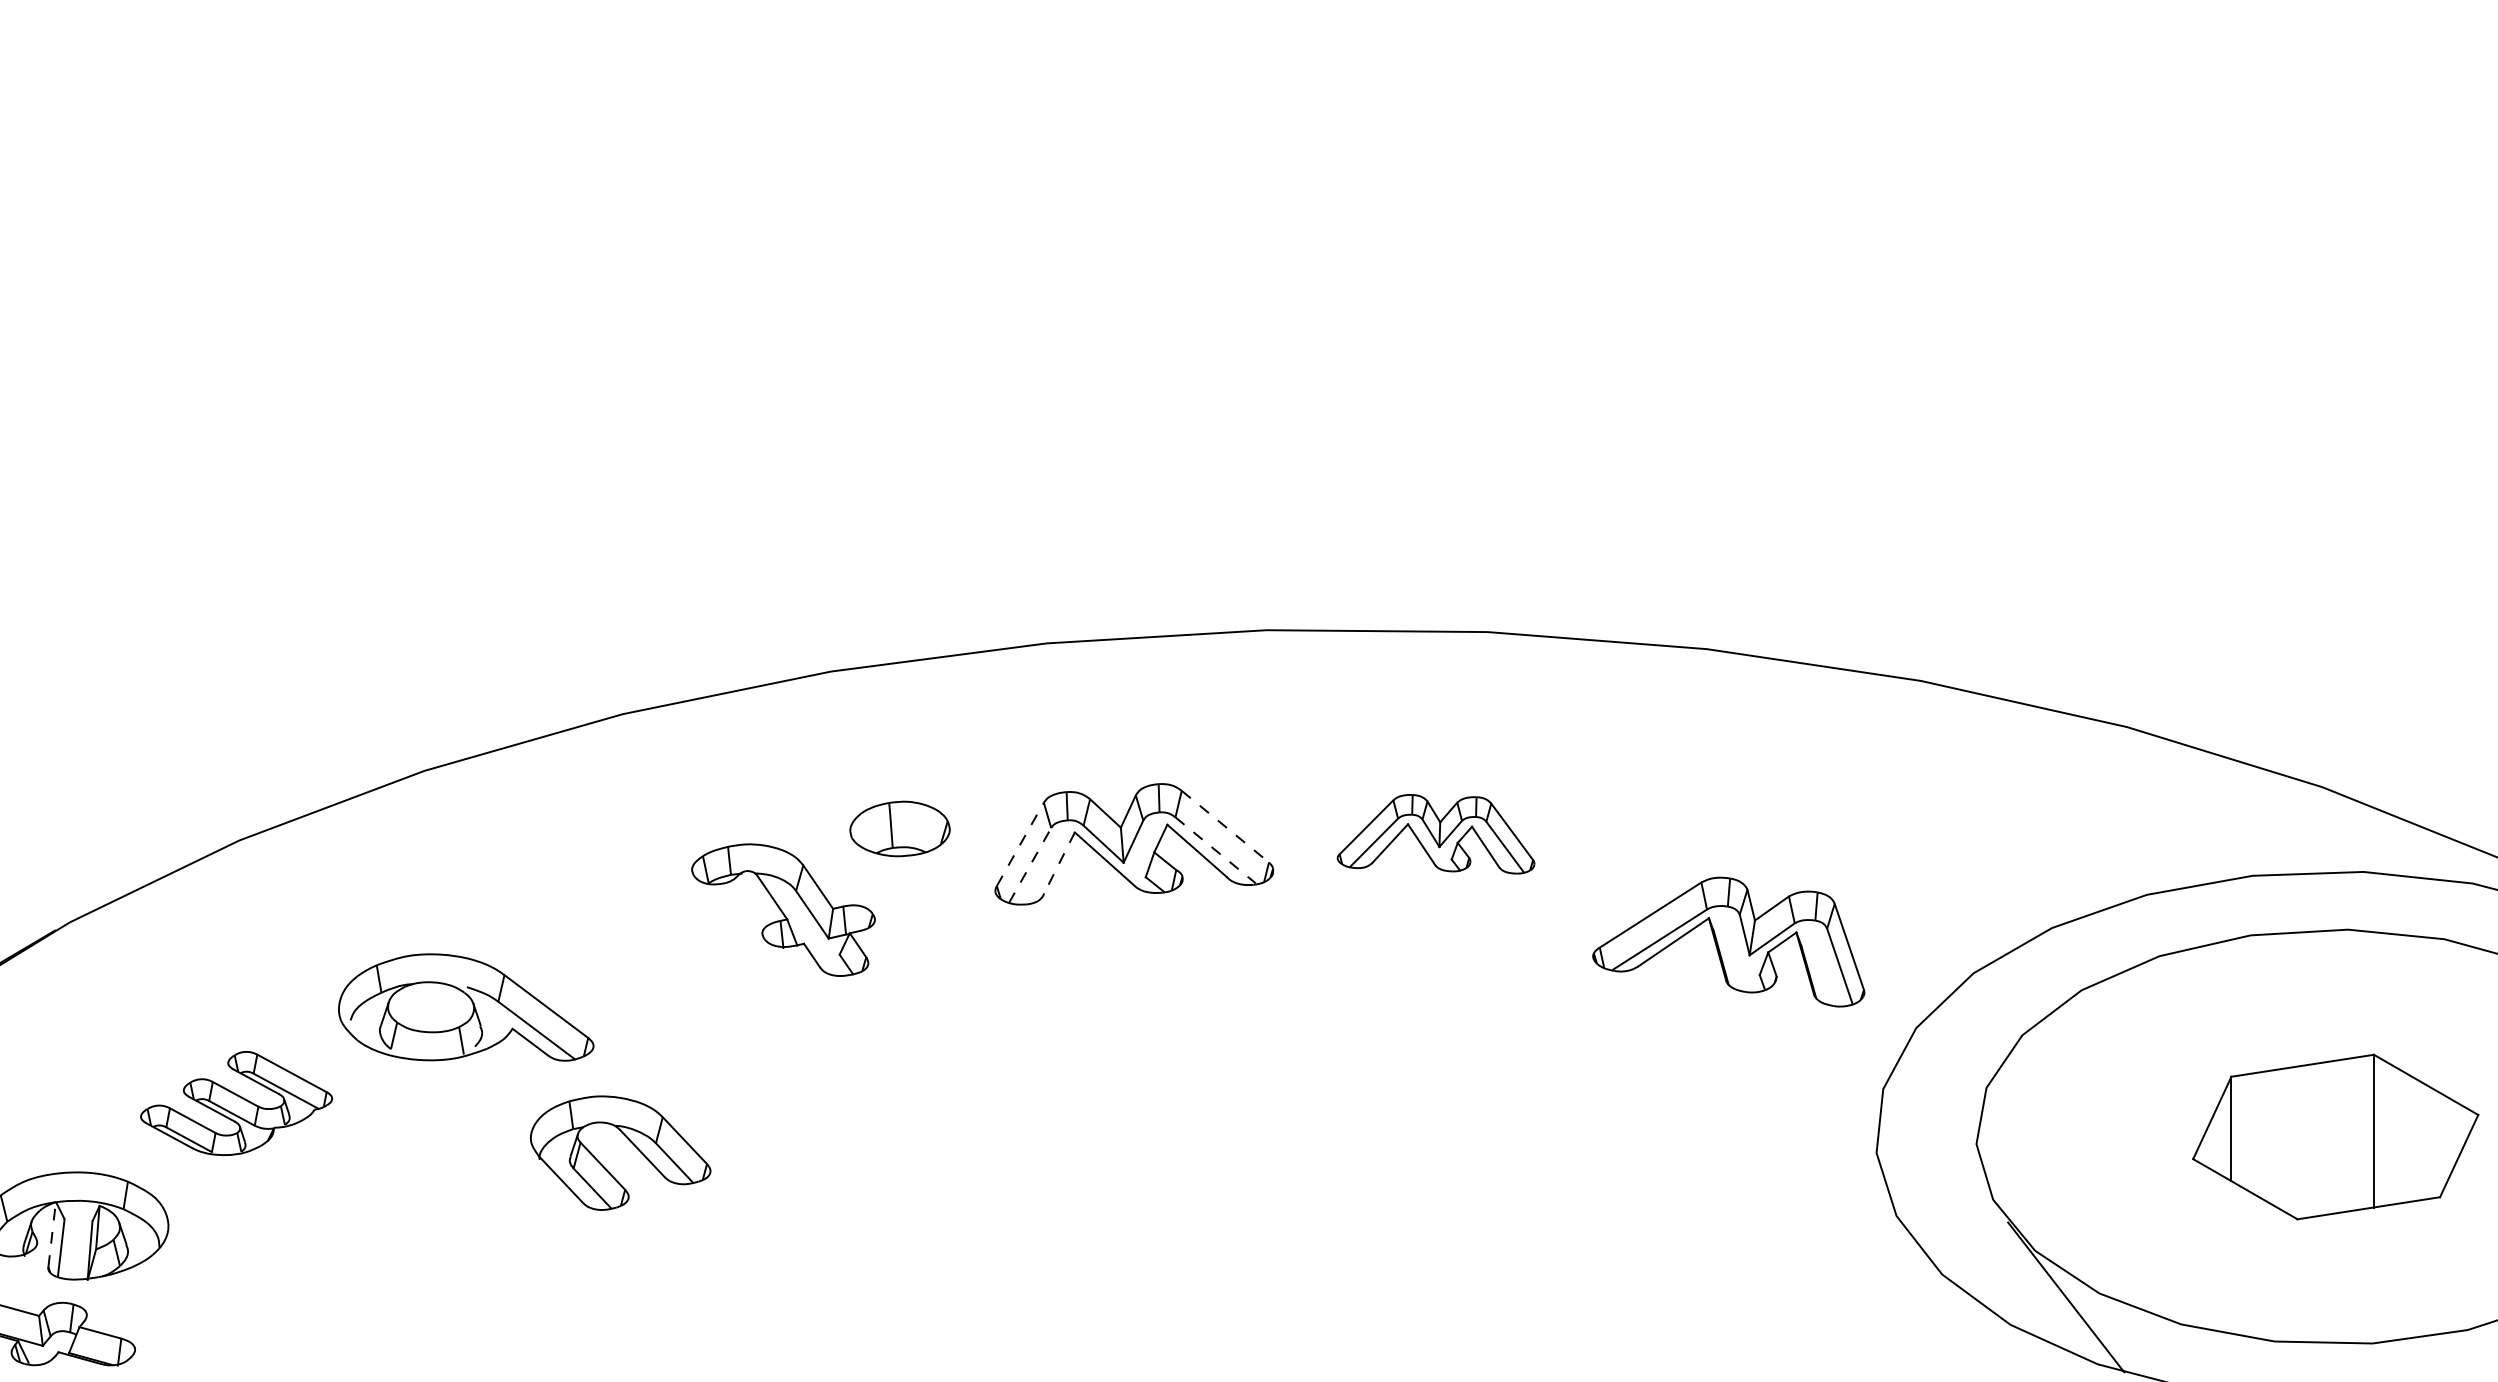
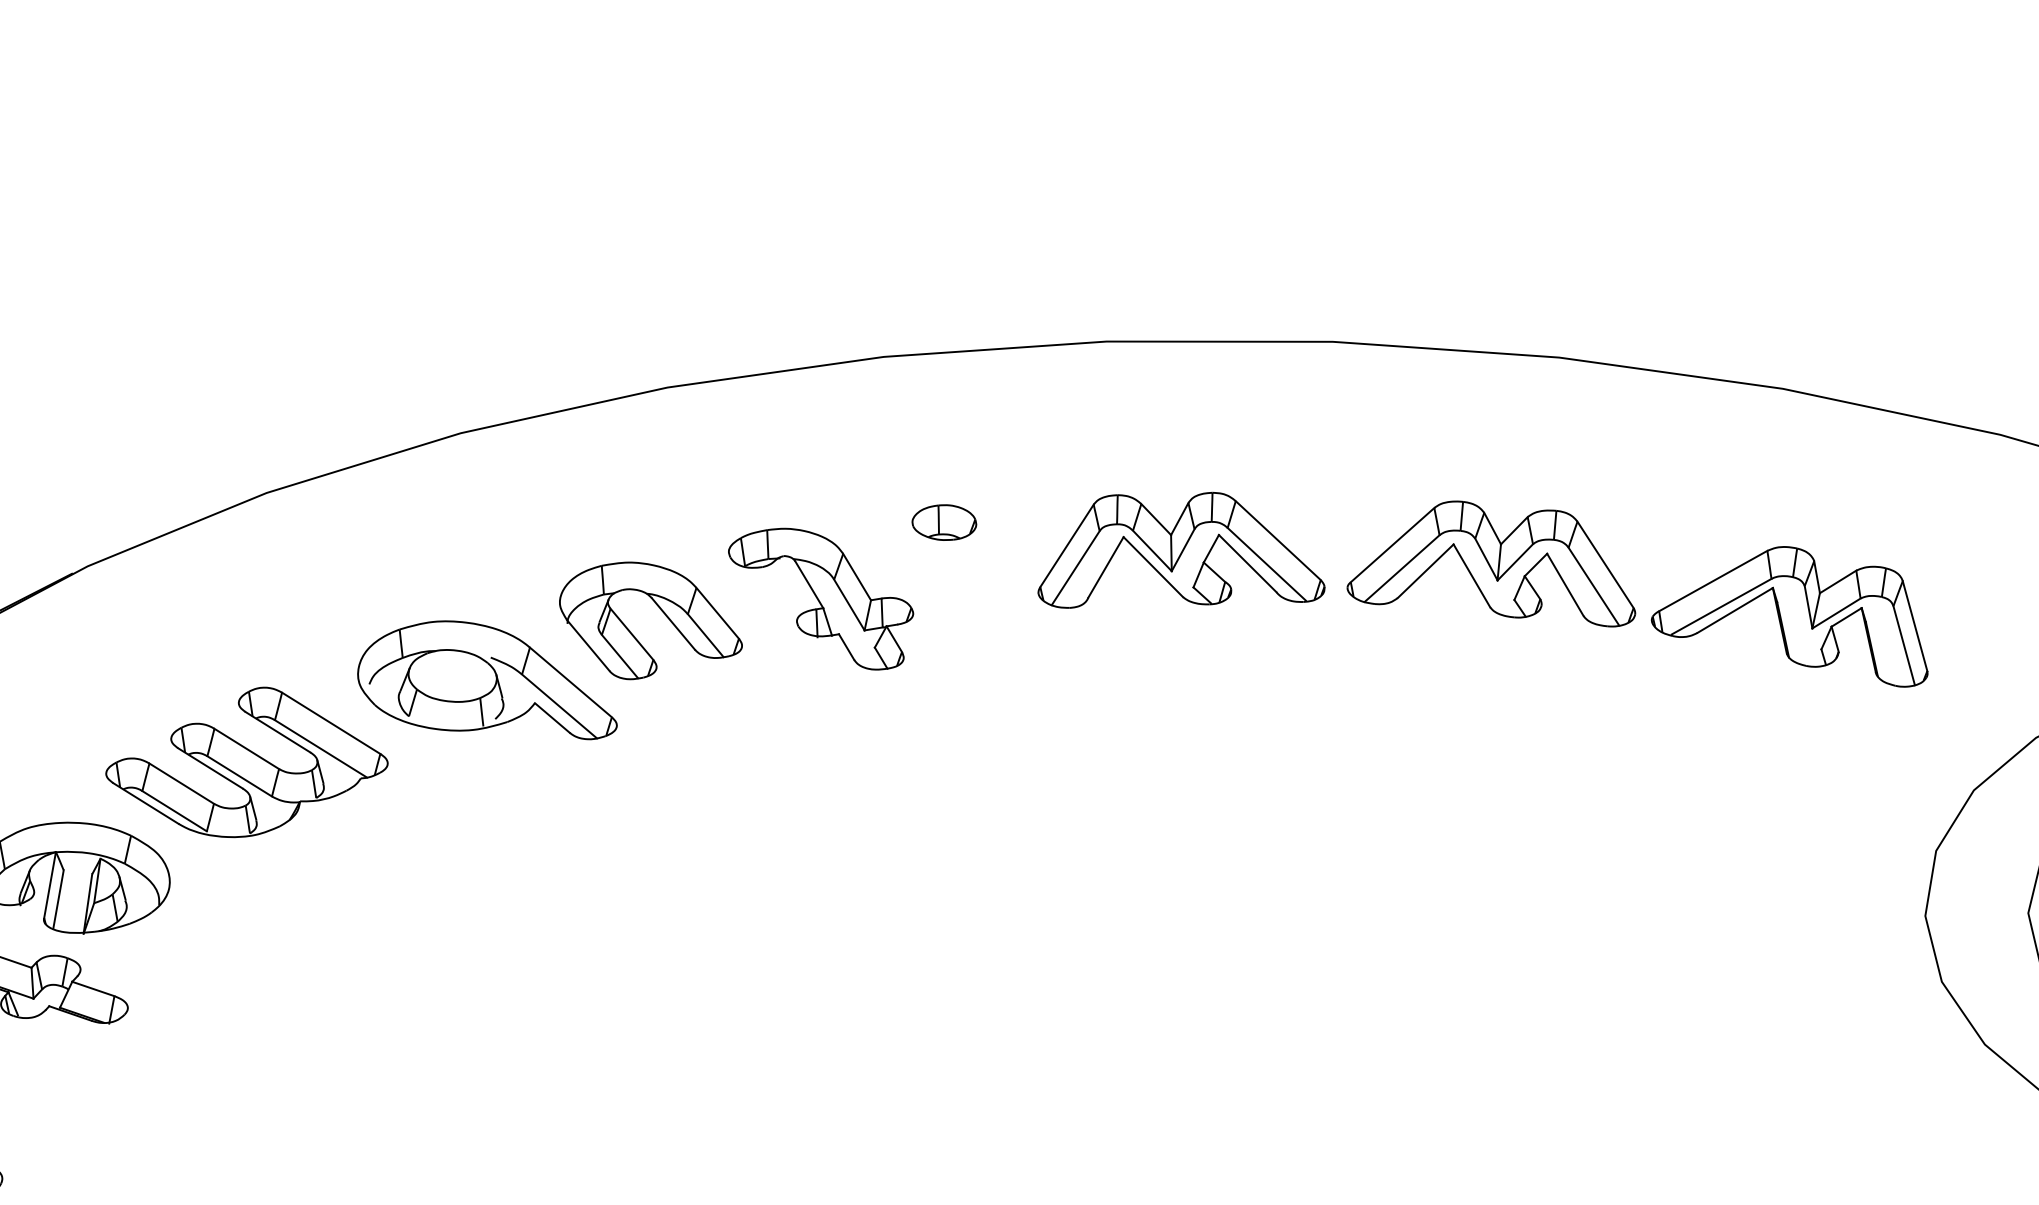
line: (1225, 826) -> (1278, 540), dashed -> solid
part: (899, 828) -> (944, 522), size x0.62
part: (1435, 834) -> (1493, 561), size x1.43
line: (1020, 844) -> (1067, 546), dashed -> solid
line: (1215, 850) -> (1266, 564), dashed -> solid
line: (1059, 863) -> (1105, 567), dashed -> solid
line: (1030, 865) -> (1076, 568), dashed -> solid
part: (1728, 941) -> (1791, 612), moved
part: (236, 1103) -> (247, 762), size x1.43
part: (630, 1142) -> (661, 611), moved
line: (52, 1234) -> (50, 885), dashed -> solid

